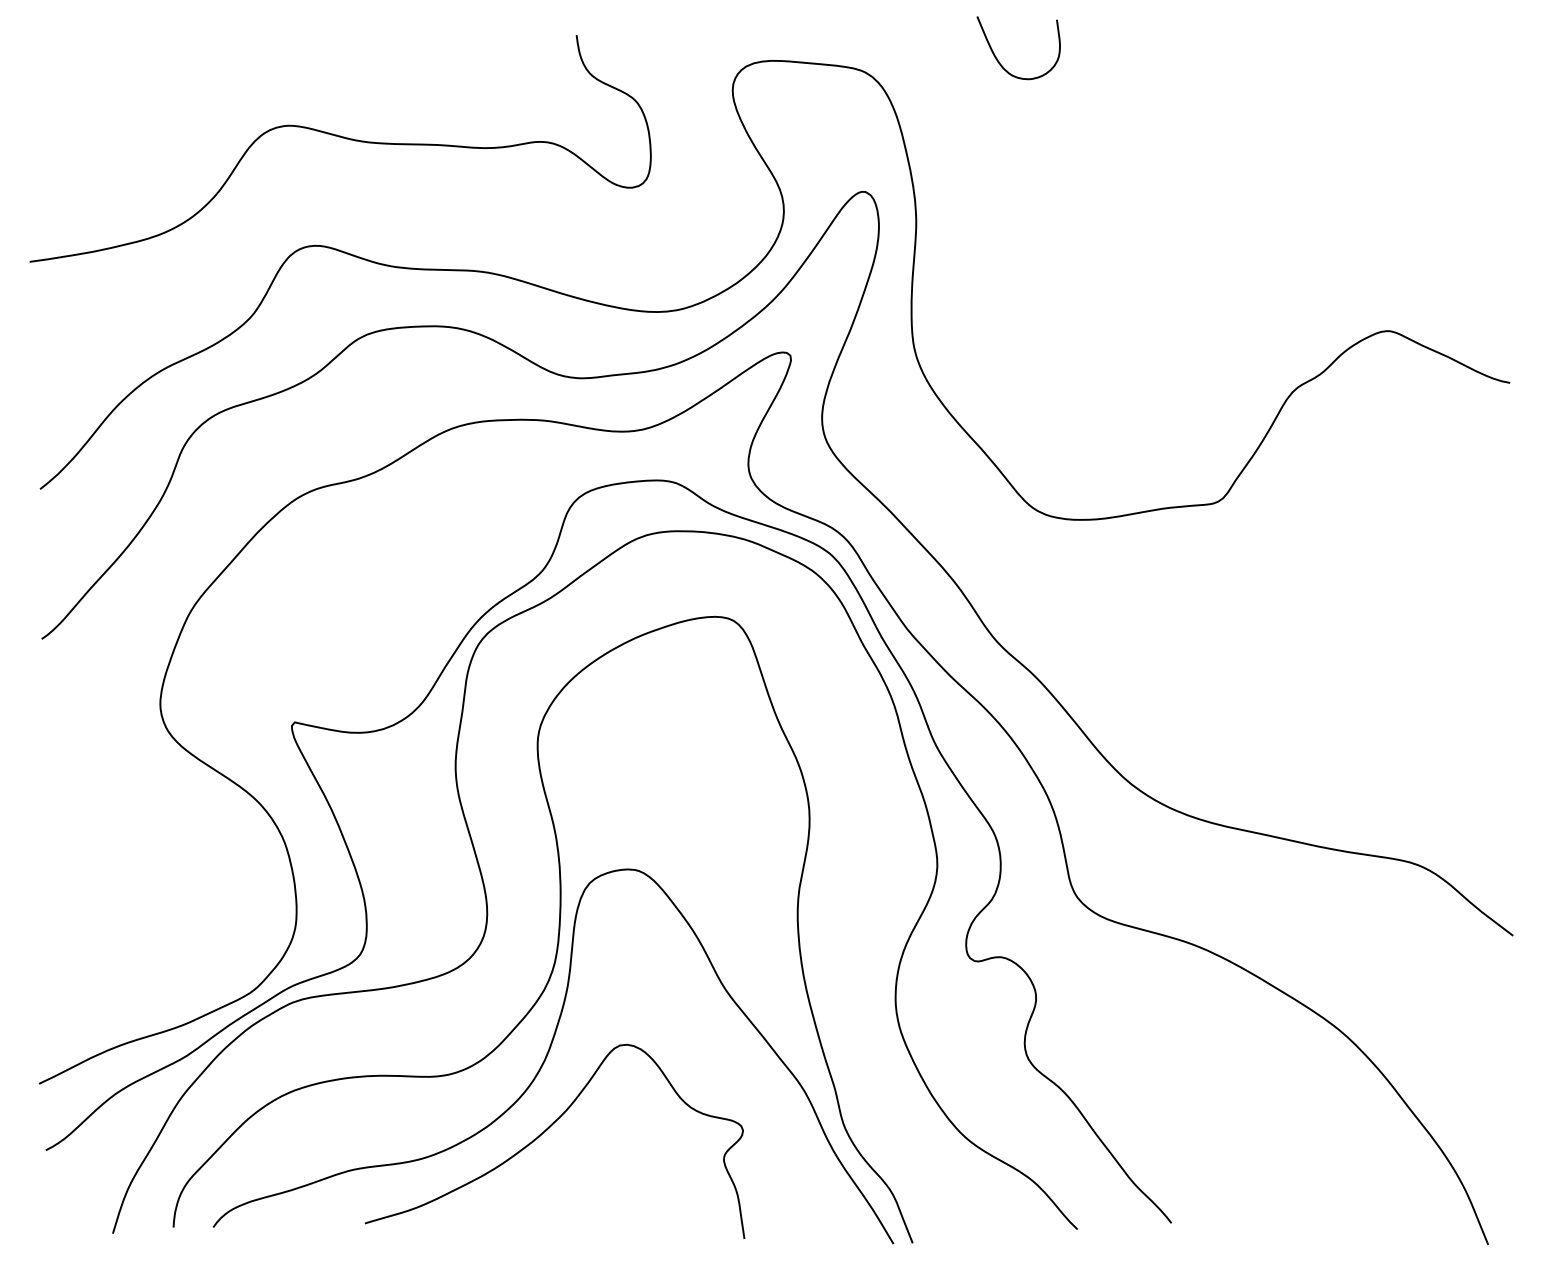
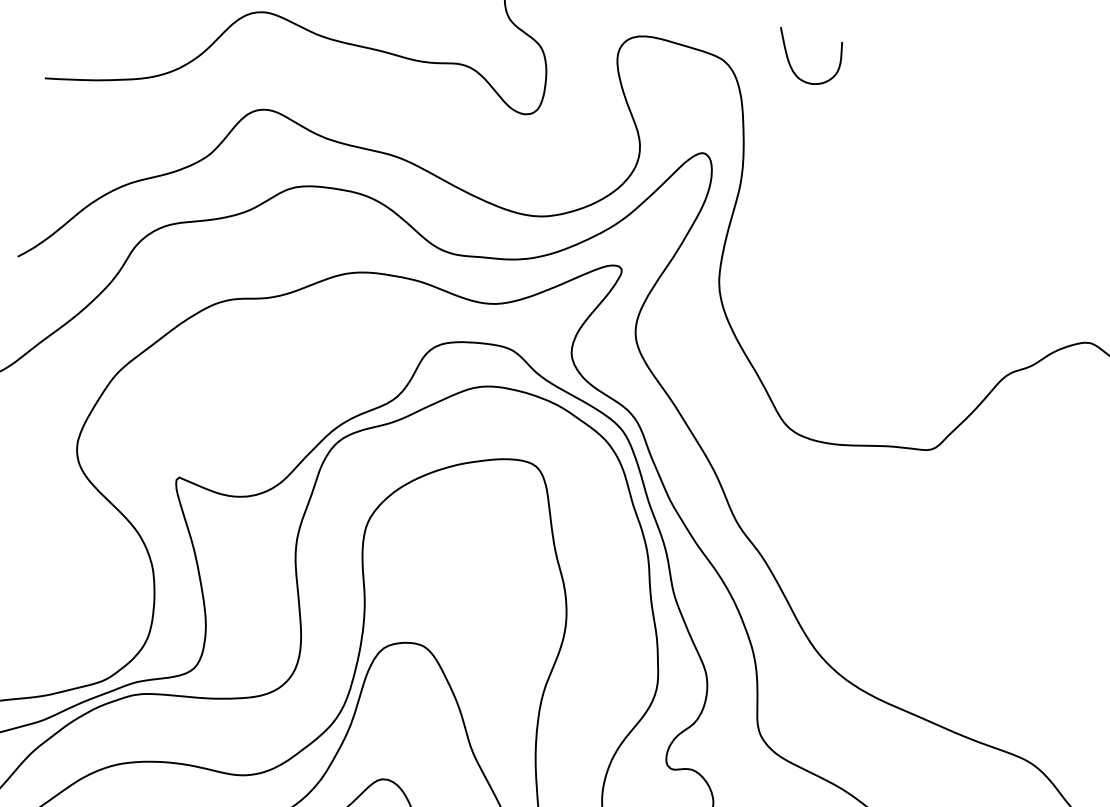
curve: (1000, 62) -> (791, 66), moved

